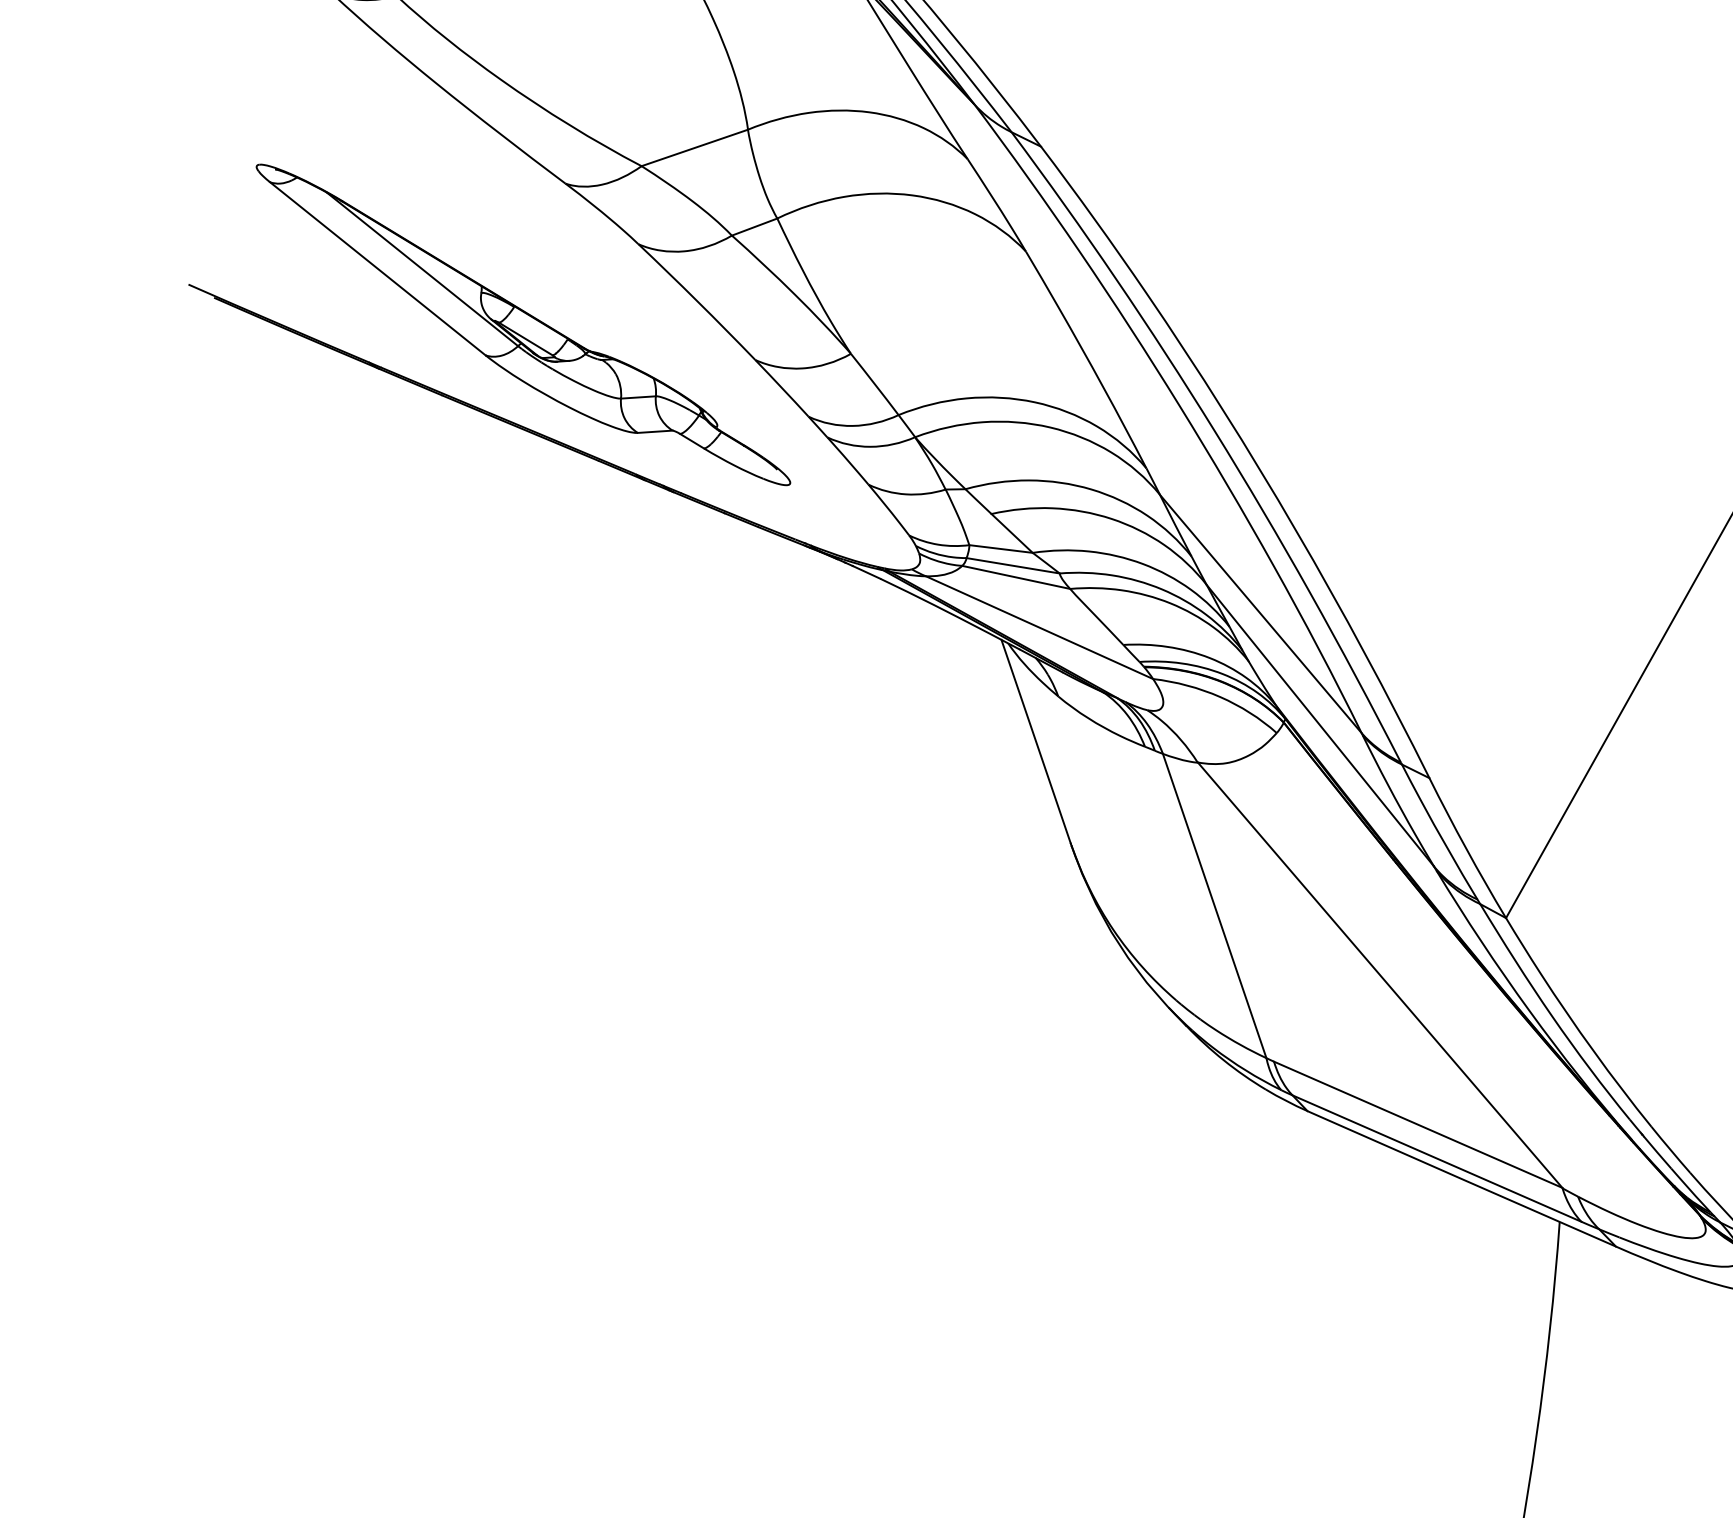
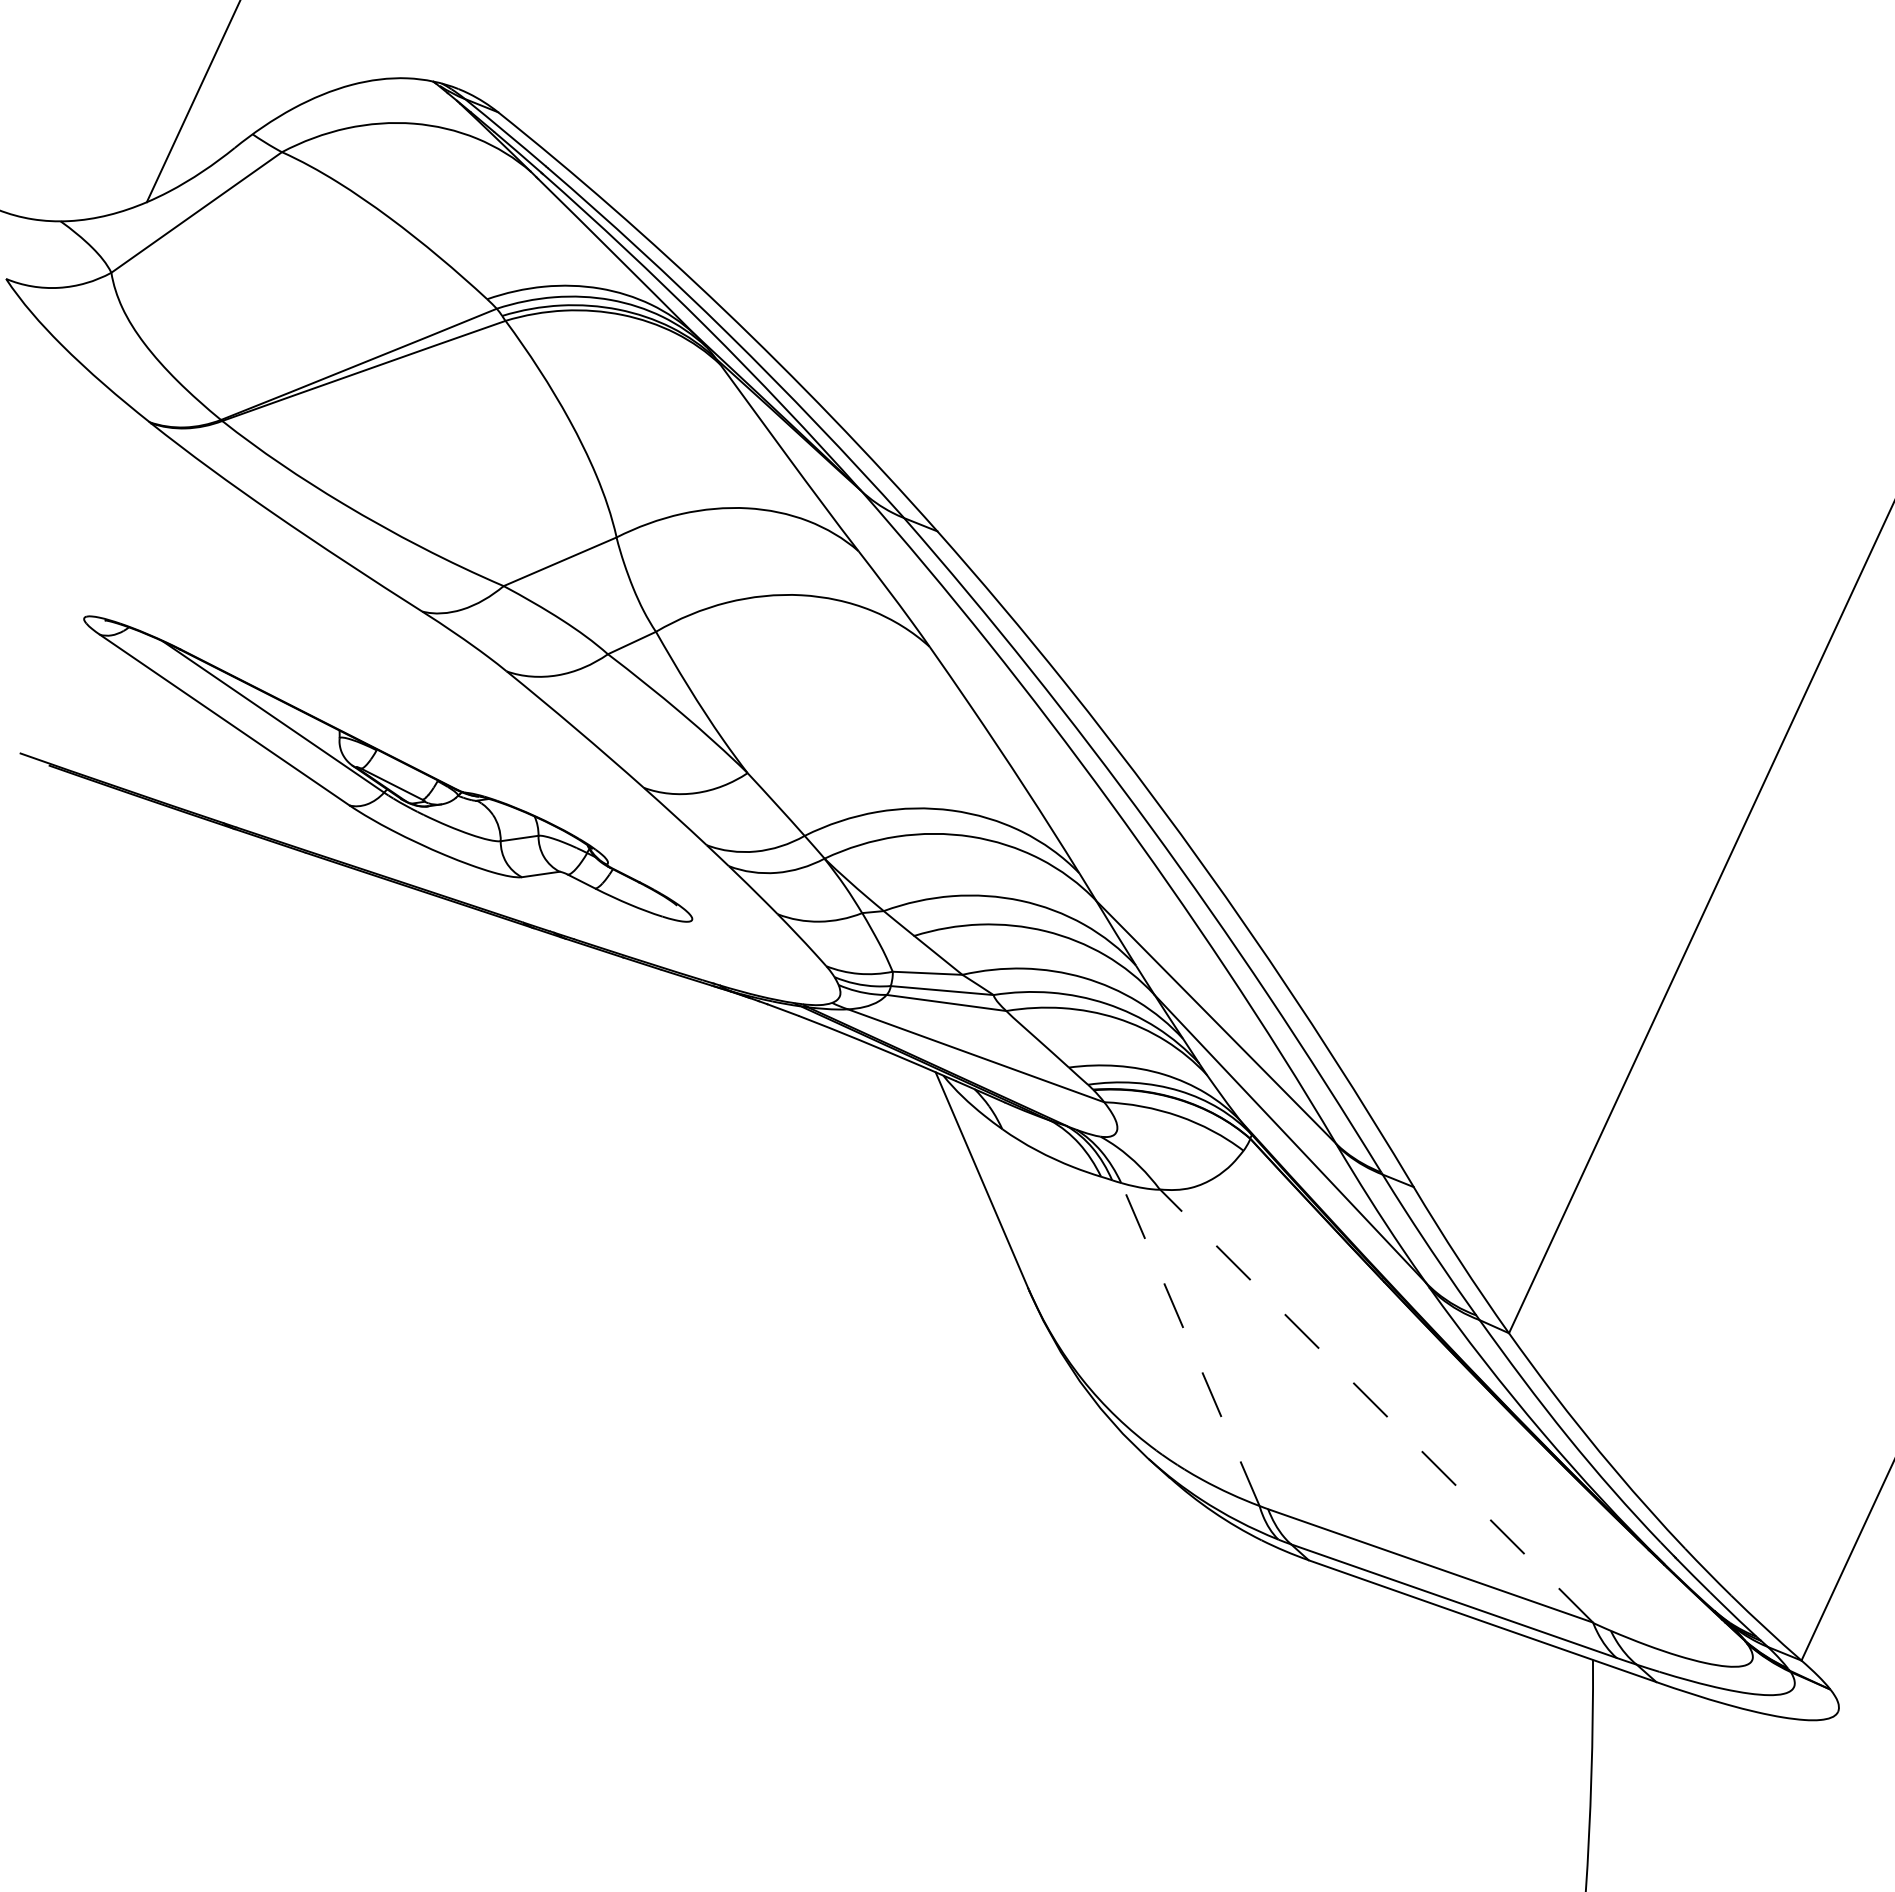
line: (1214, 906) -> (1190, 1344), solid -> dashed
line: (1380, 975) -> (1376, 1406), solid -> dashed

